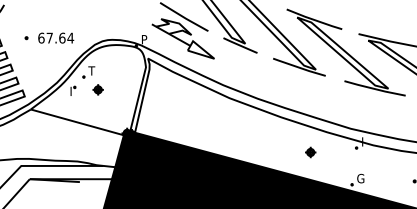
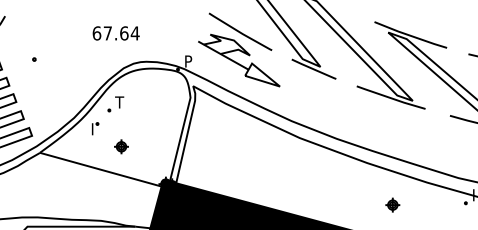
text: (56, 37) -> (116, 32), moved
part: (97, 89) -> (120, 146), moved
part: (310, 152) -> (392, 205), moved

